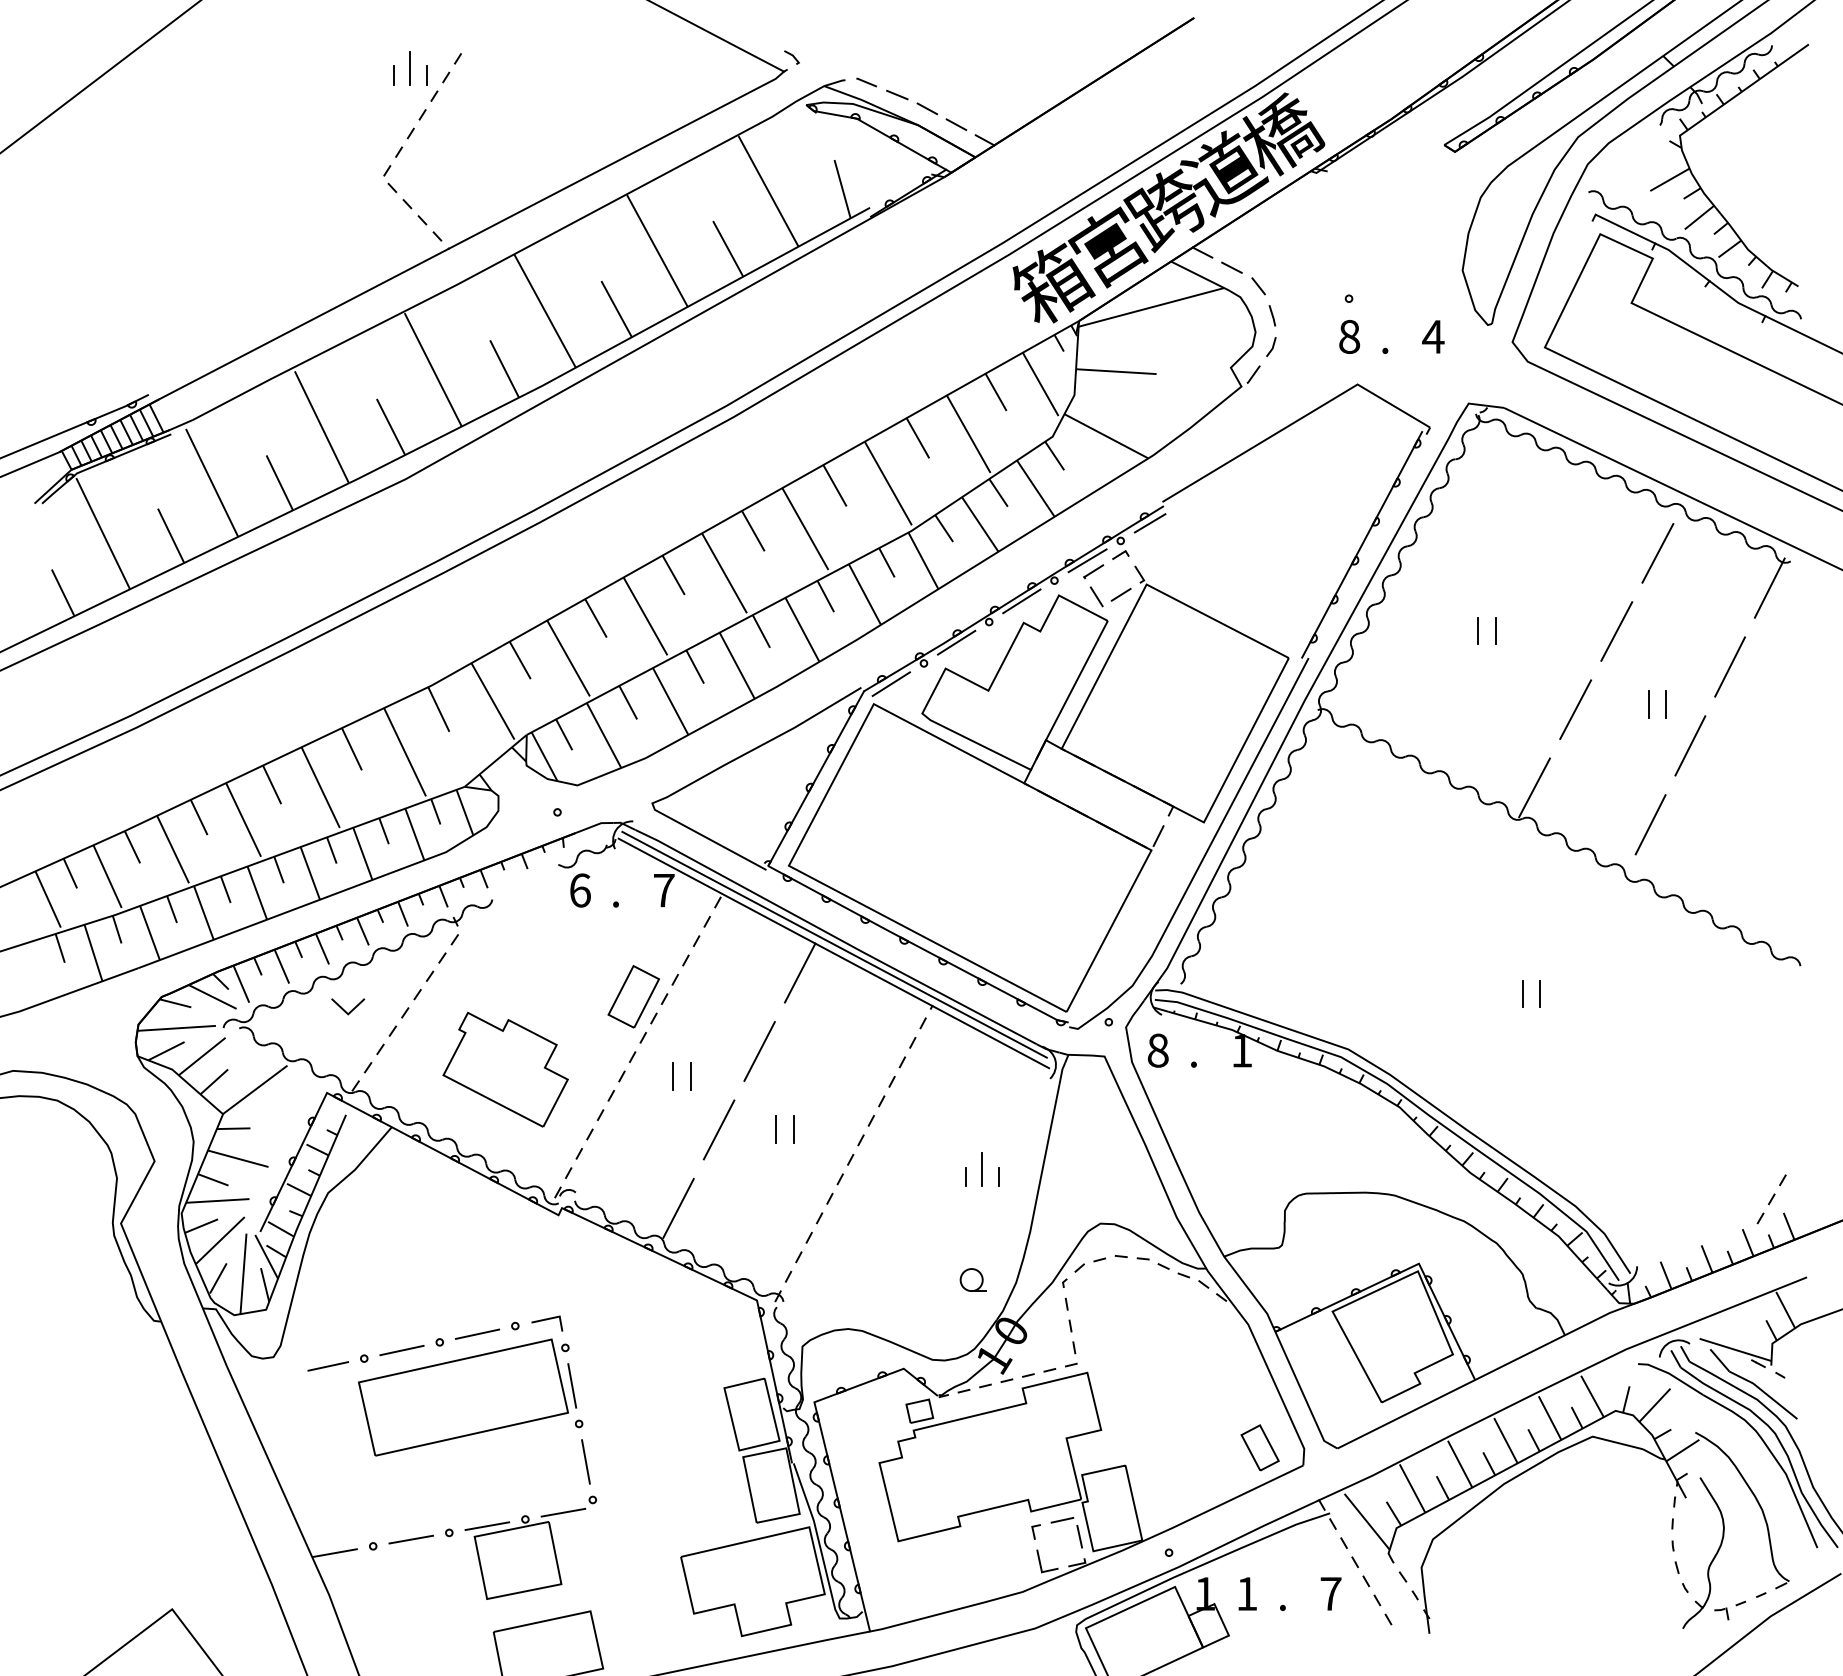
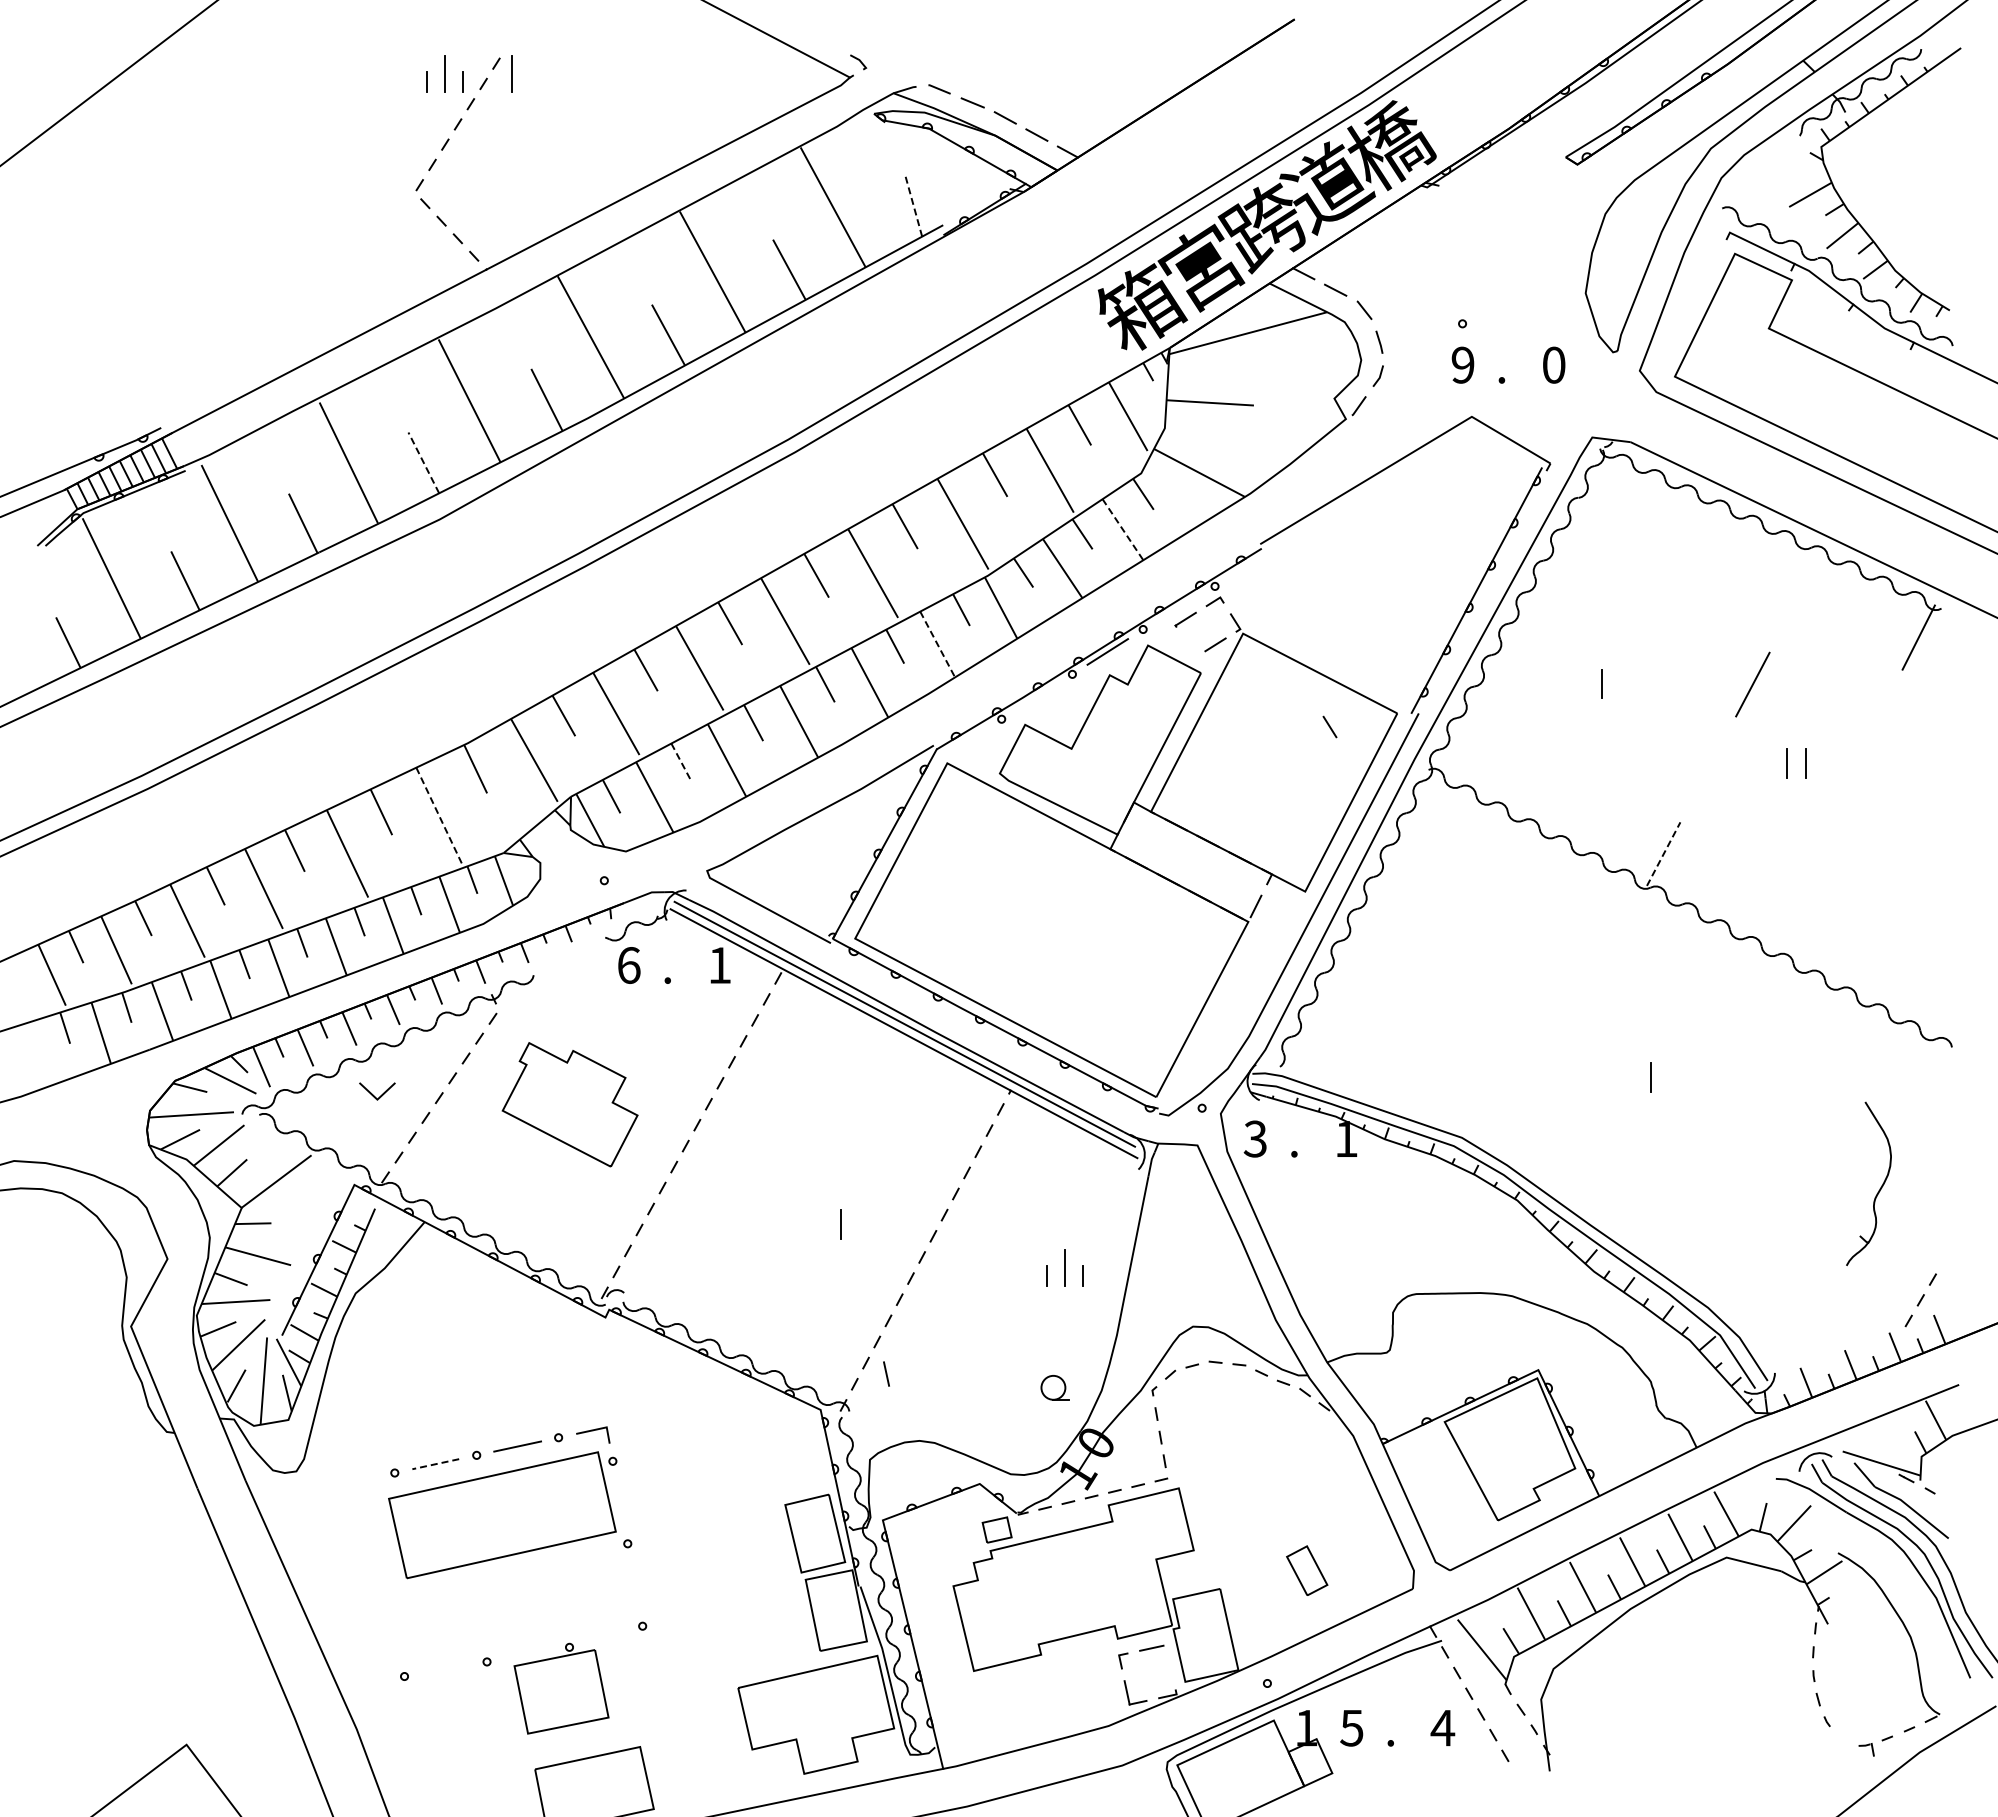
line: (471, 67) -> (511, 73), added
line: (842, 189) -> (913, 205), solid -> dashed
text: (1348, 336) -> (1462, 364), 8 -> 9
text: (1432, 336) -> (1553, 364), 4 -> 0
line: (390, 426) -> (423, 462), solid -> dashed
line: (1035, 488) -> (1122, 529), solid -> dashed
line: (1149, 523) -> (1246, 567), removed
line: (1657, 553) -> (1797, 599), removed
line: (1087, 560) -> (1178, 607), removed
line: (864, 594) -> (937, 644), solid -> dashed
line: (1096, 596) -> (1329, 726), moved
line: (1495, 630) -> (1621, 683), removed
line: (956, 642) -> (1036, 696), removed
line: (1729, 667) -> (1875, 723), removed
line: (891, 683) -> (966, 741), removed
line: (628, 702) -> (681, 761), solid -> dashed
line: (1575, 709) -> (1708, 769), removed
line: (1690, 745) -> (1832, 808), removed
line: (405, 752) -> (439, 815), solid -> dashed
line: (1534, 788) -> (1663, 854), solid -> dashed
line: (1650, 825) -> (1789, 894), removed
text: (664, 890) -> (720, 965), 7 -> 1
line: (799, 972) -> (866, 1054), removed
line: (1539, 993) -> (1669, 1077), removed
part: (633, 996) -> (686, 1080), removed
text: (1157, 1050) -> (1254, 1138), 8 -> 3
line: (759, 1051) -> (823, 1139), removed
part: (505, 1069) -> (569, 1104), moved
line: (672, 1075) -> (729, 1166), removed
line: (691, 1075) -> (749, 1166), removed
line: (719, 1129) -> (779, 1224), removed
line: (793, 1129) -> (860, 1224), removed
line: (678, 1208) -> (735, 1310), removed
line: (401, 1350) -> (435, 1464), solid -> dashed
line: (327, 1366) -> (355, 1481), removed
line: (572, 1385) -> (620, 1502), removed
part: (1260, 1447) -> (1307, 1570), moved
line: (585, 1461) -> (634, 1584), removed
line: (563, 1512) -> (610, 1639), removed
line: (486, 1526) -> (527, 1654), removed
line: (1079, 1536) -> (886, 1373), moved
line: (411, 1539) -> (445, 1669), removed
line: (334, 1552) -> (362, 1683), removed
part: (1713, 1557) -> (1879, 1188), moved
text: (1246, 1594) -> (1351, 1728), 1 -> 5
text: (1330, 1594) -> (1442, 1728), 7 -> 4

